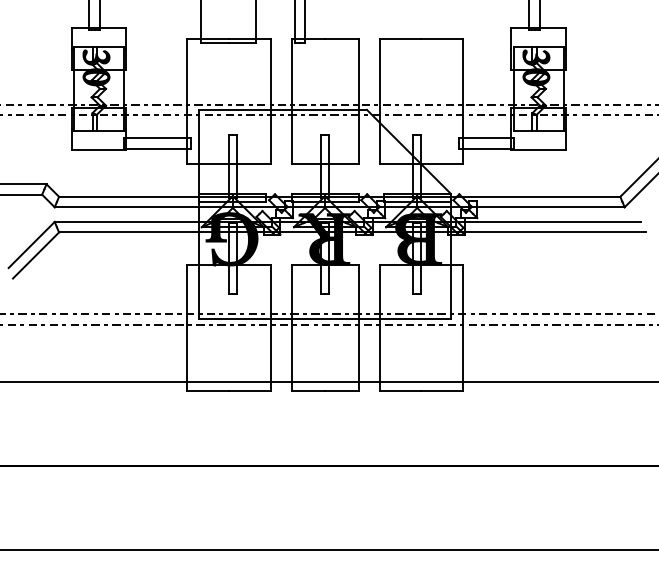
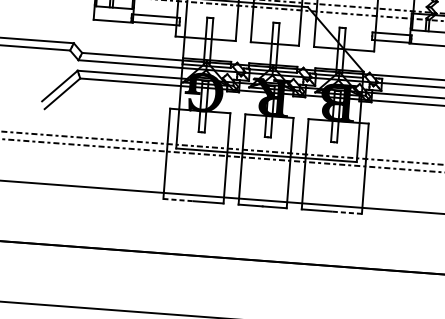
line: (207, 390) -> (178, 200), solid -> dashed
line: (442, 390) -> (347, 212), solid -> dashed

